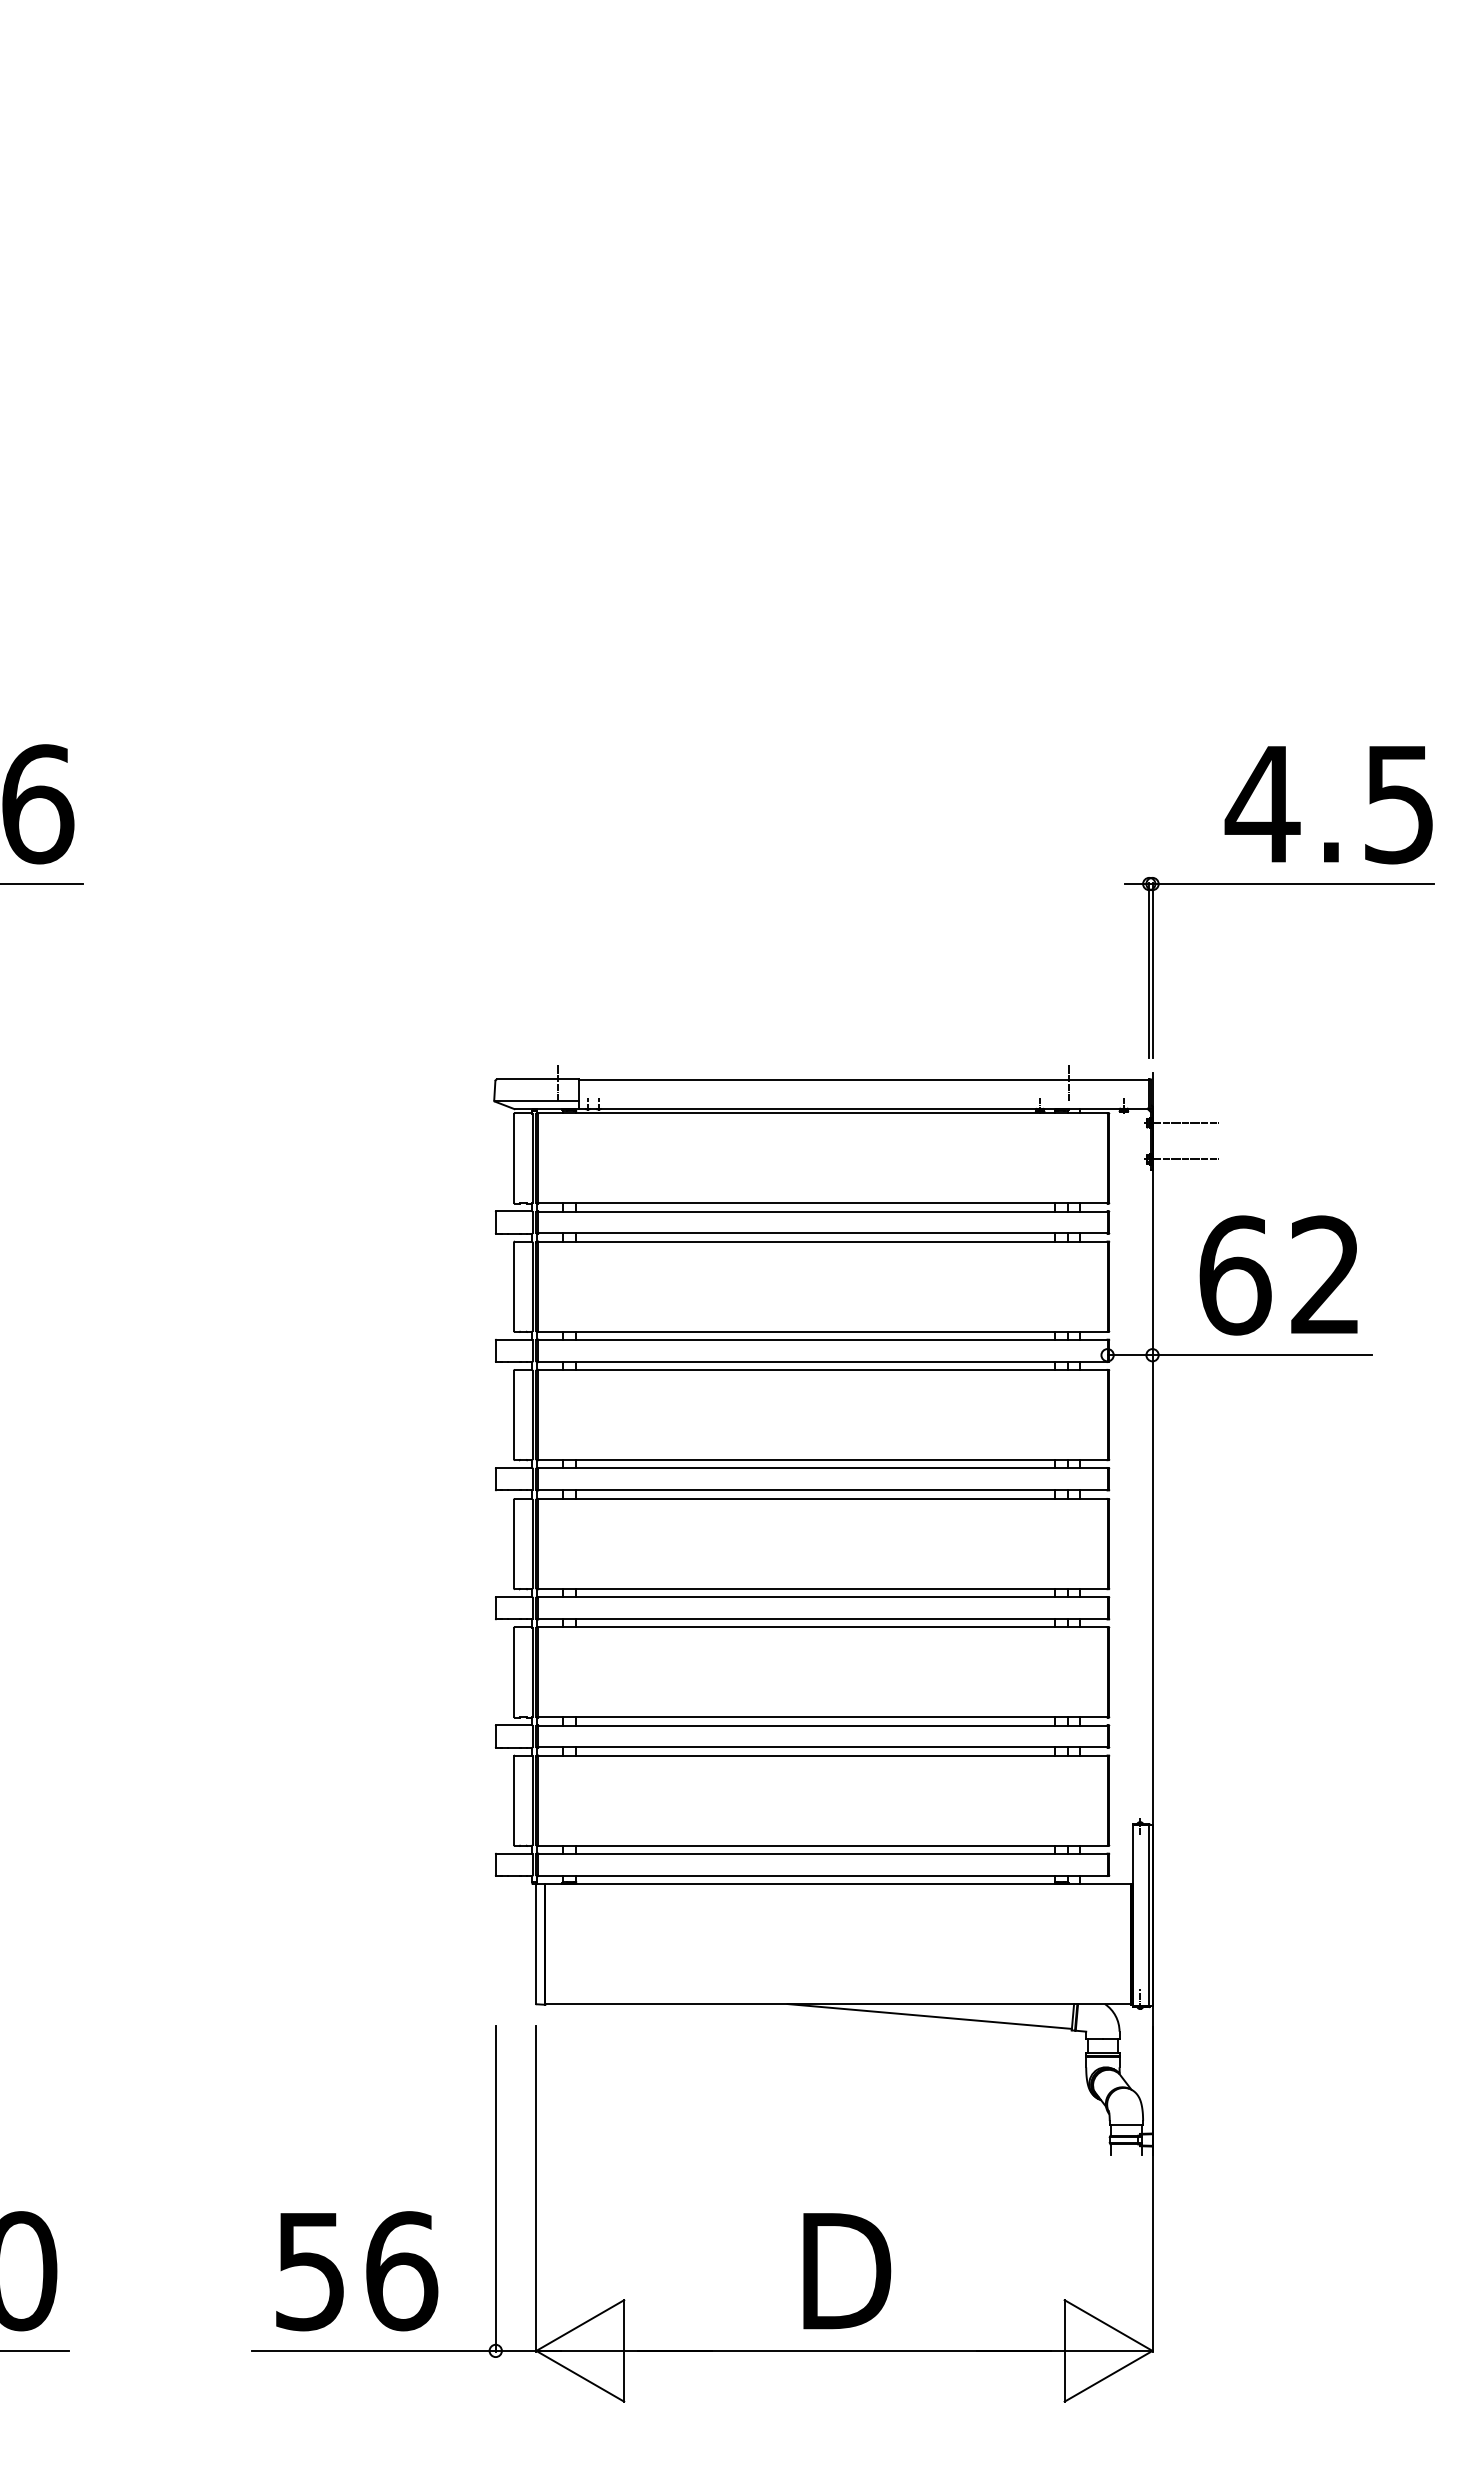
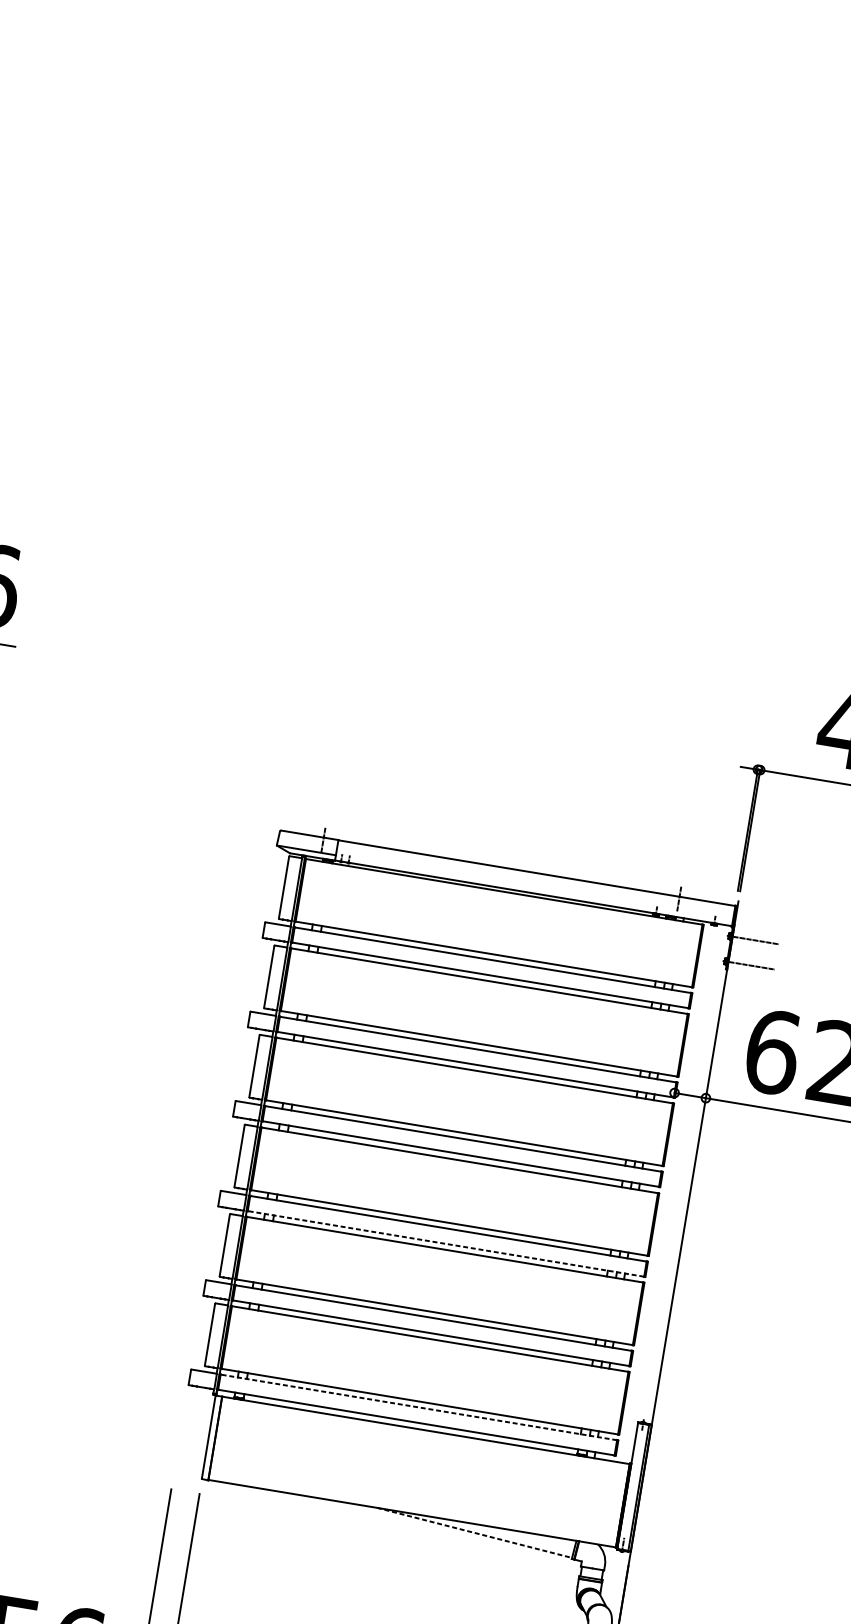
line: (822, 1619) -> (445, 1244), solid -> dashed
line: (822, 1853) -> (418, 1407), solid -> dashed
line: (929, 2016) -> (474, 1532), solid -> dashed

